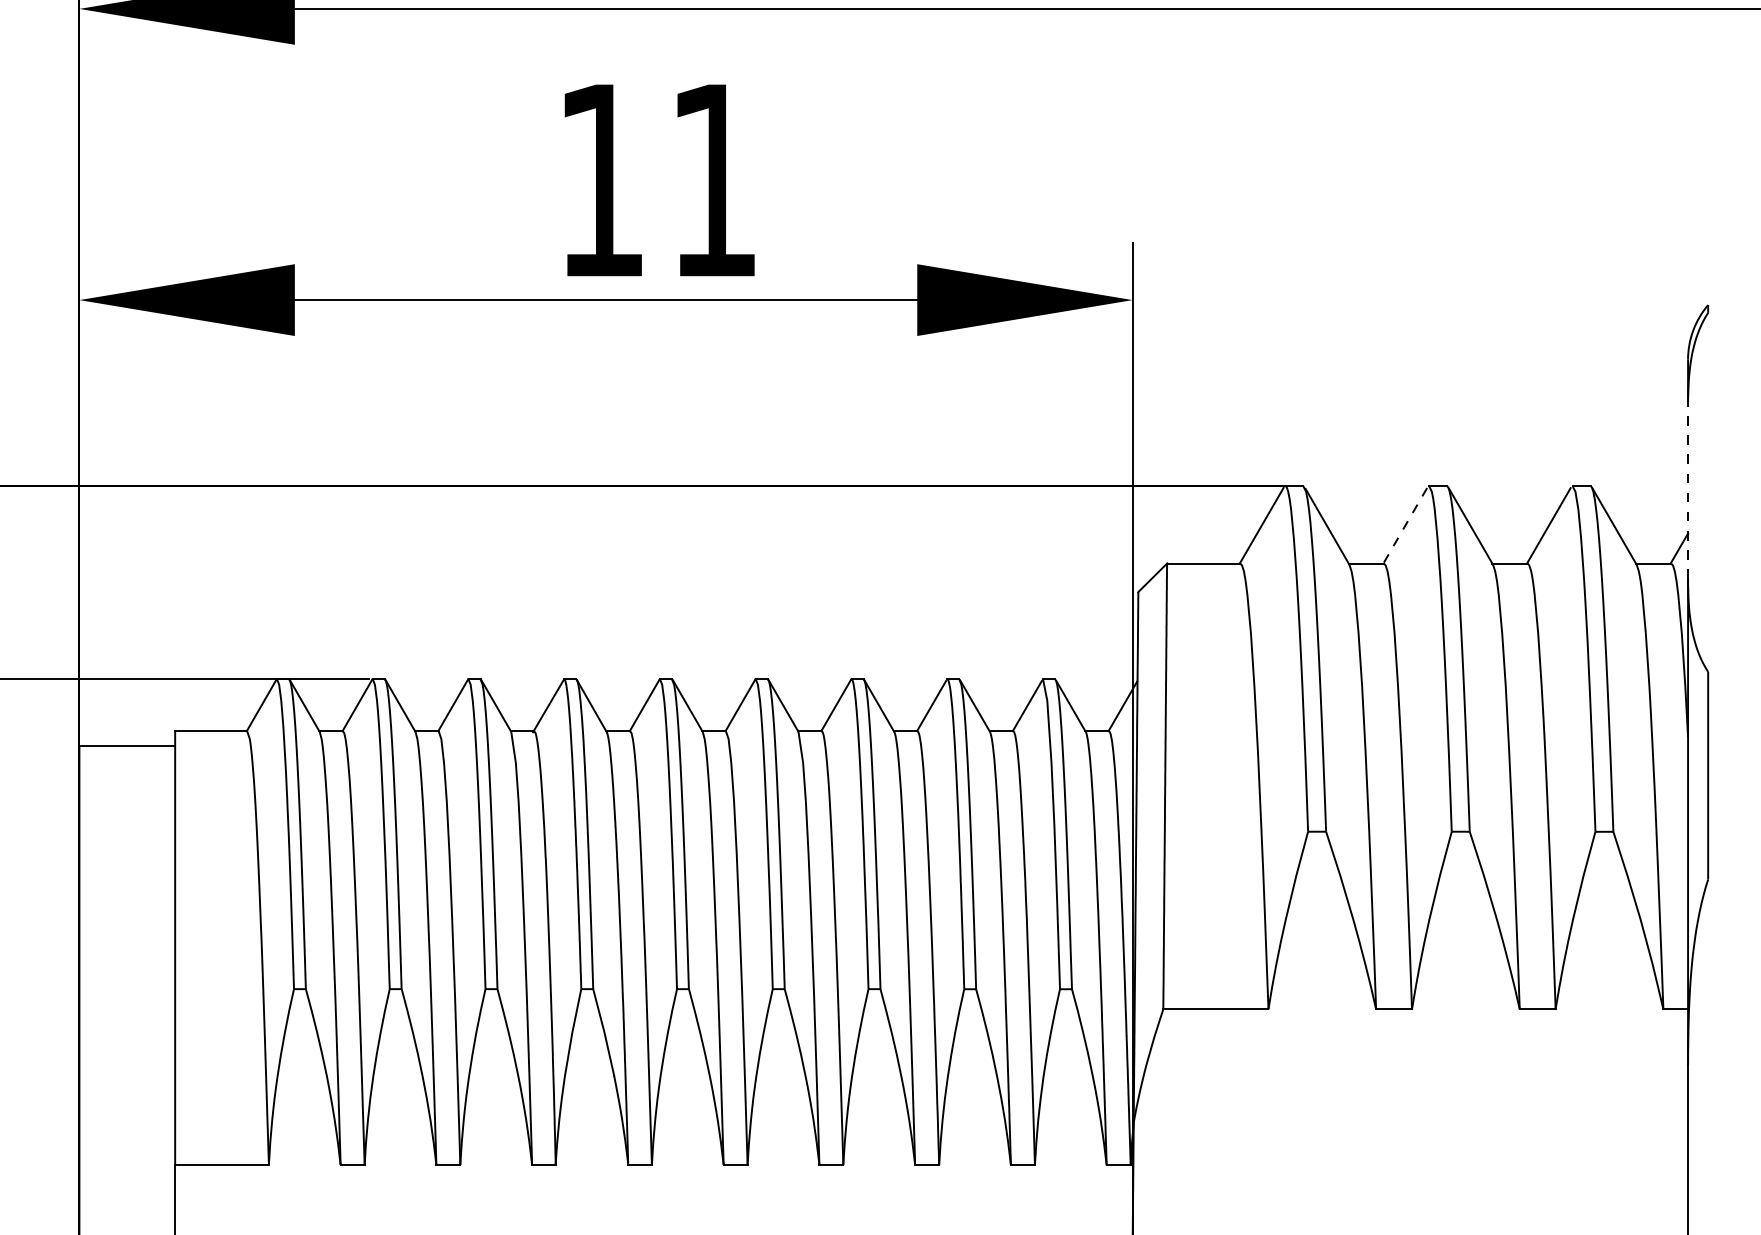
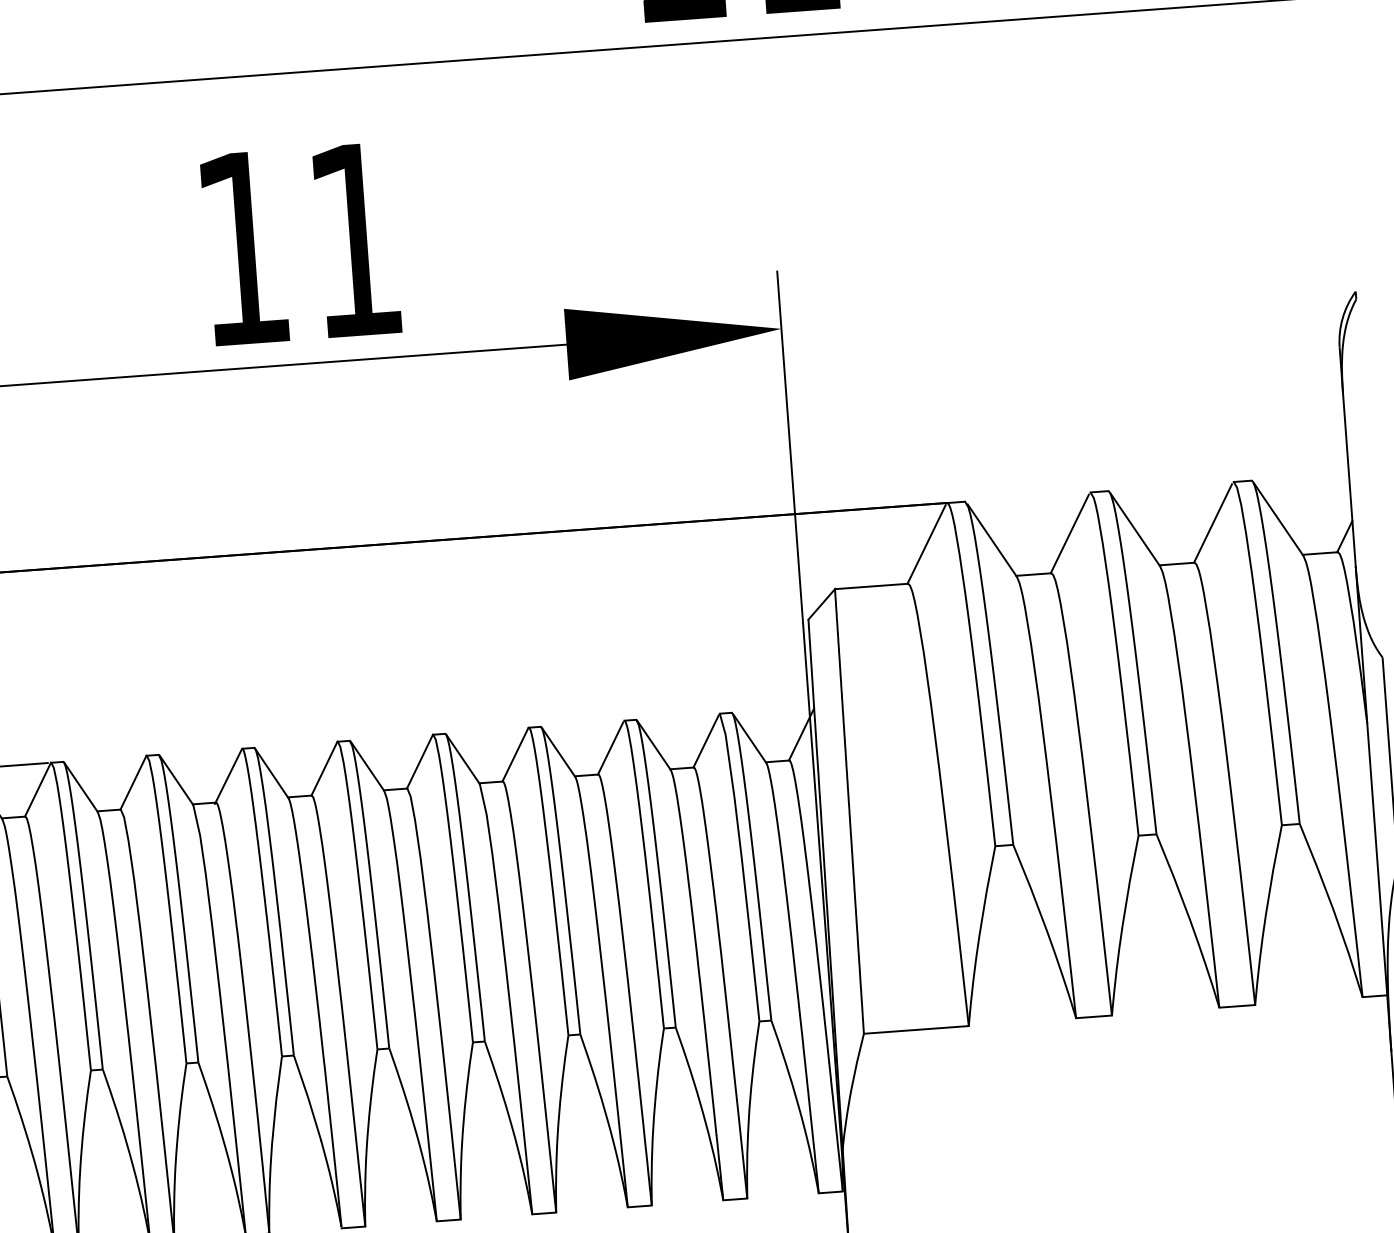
line: (1688, 492) -> (1349, 480), dashed -> solid
line: (1405, 525) -> (1070, 533), dashed -> solid

